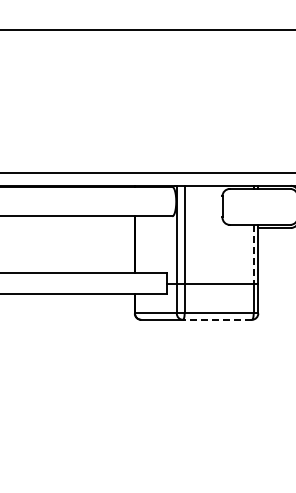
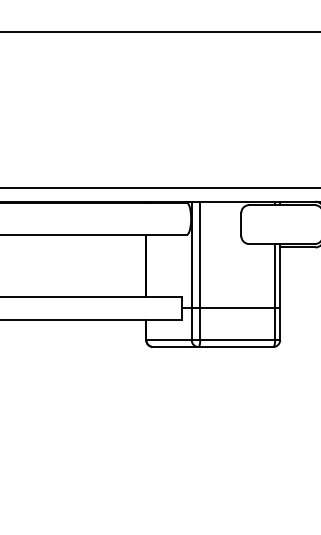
line: (253, 254) -> (274, 276), dashed -> solid
line: (217, 319) -> (235, 346), dashed -> solid

